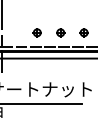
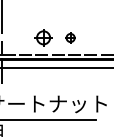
part: (36, 32) -> (42, 37), size x1.6
part: (83, 32) -> (97, 37), removed

